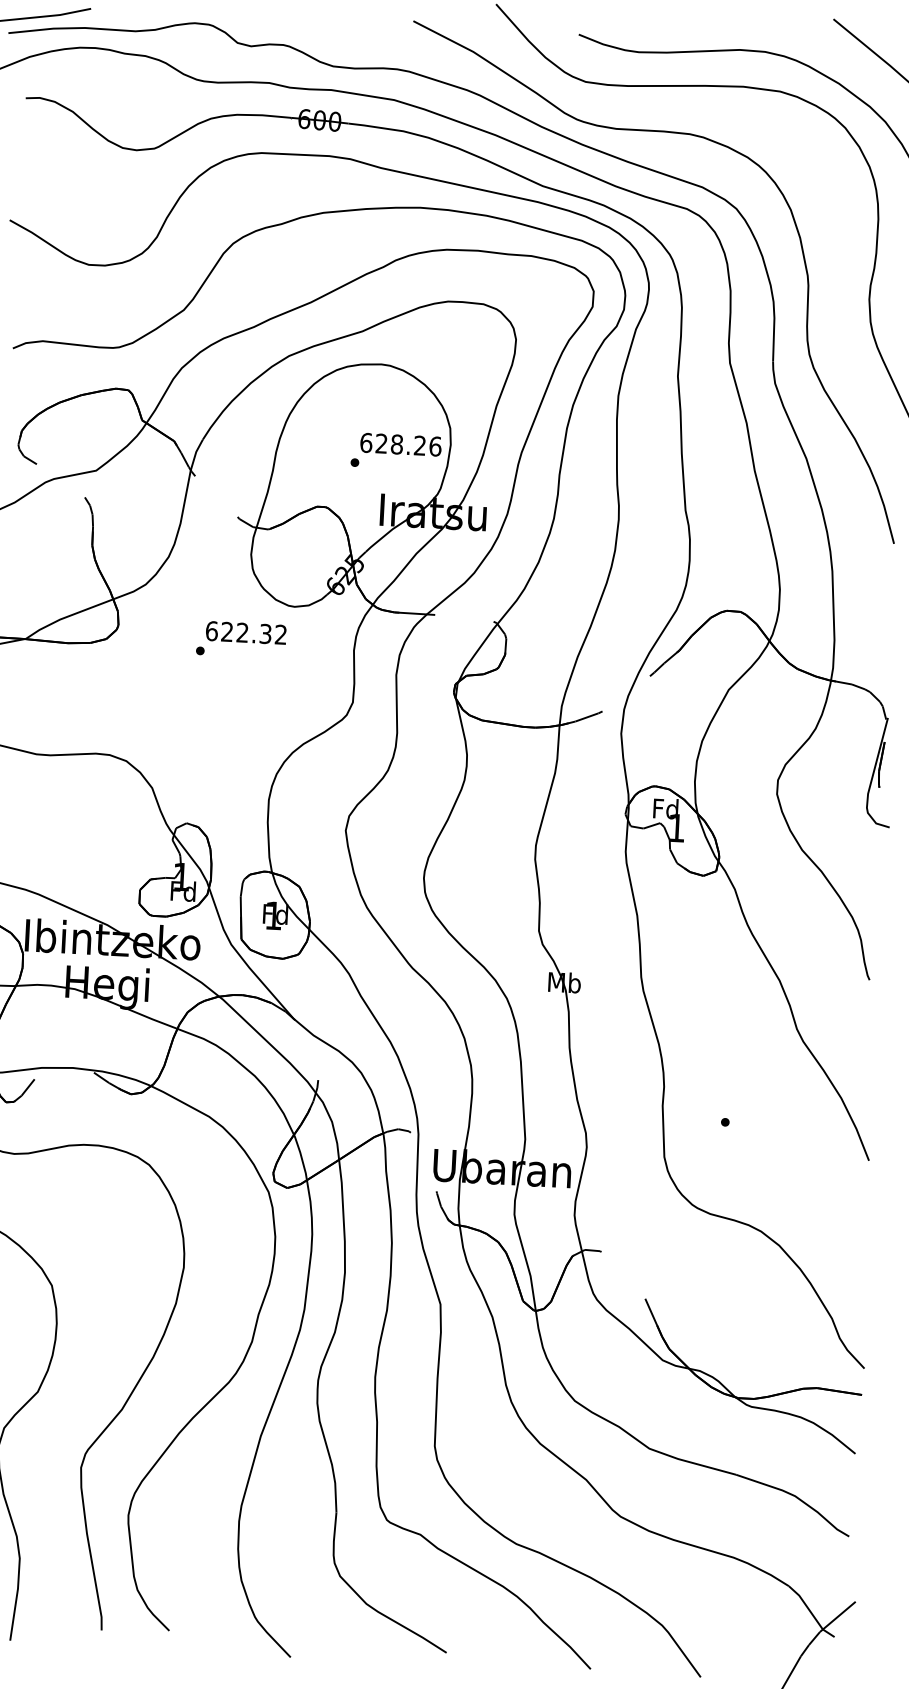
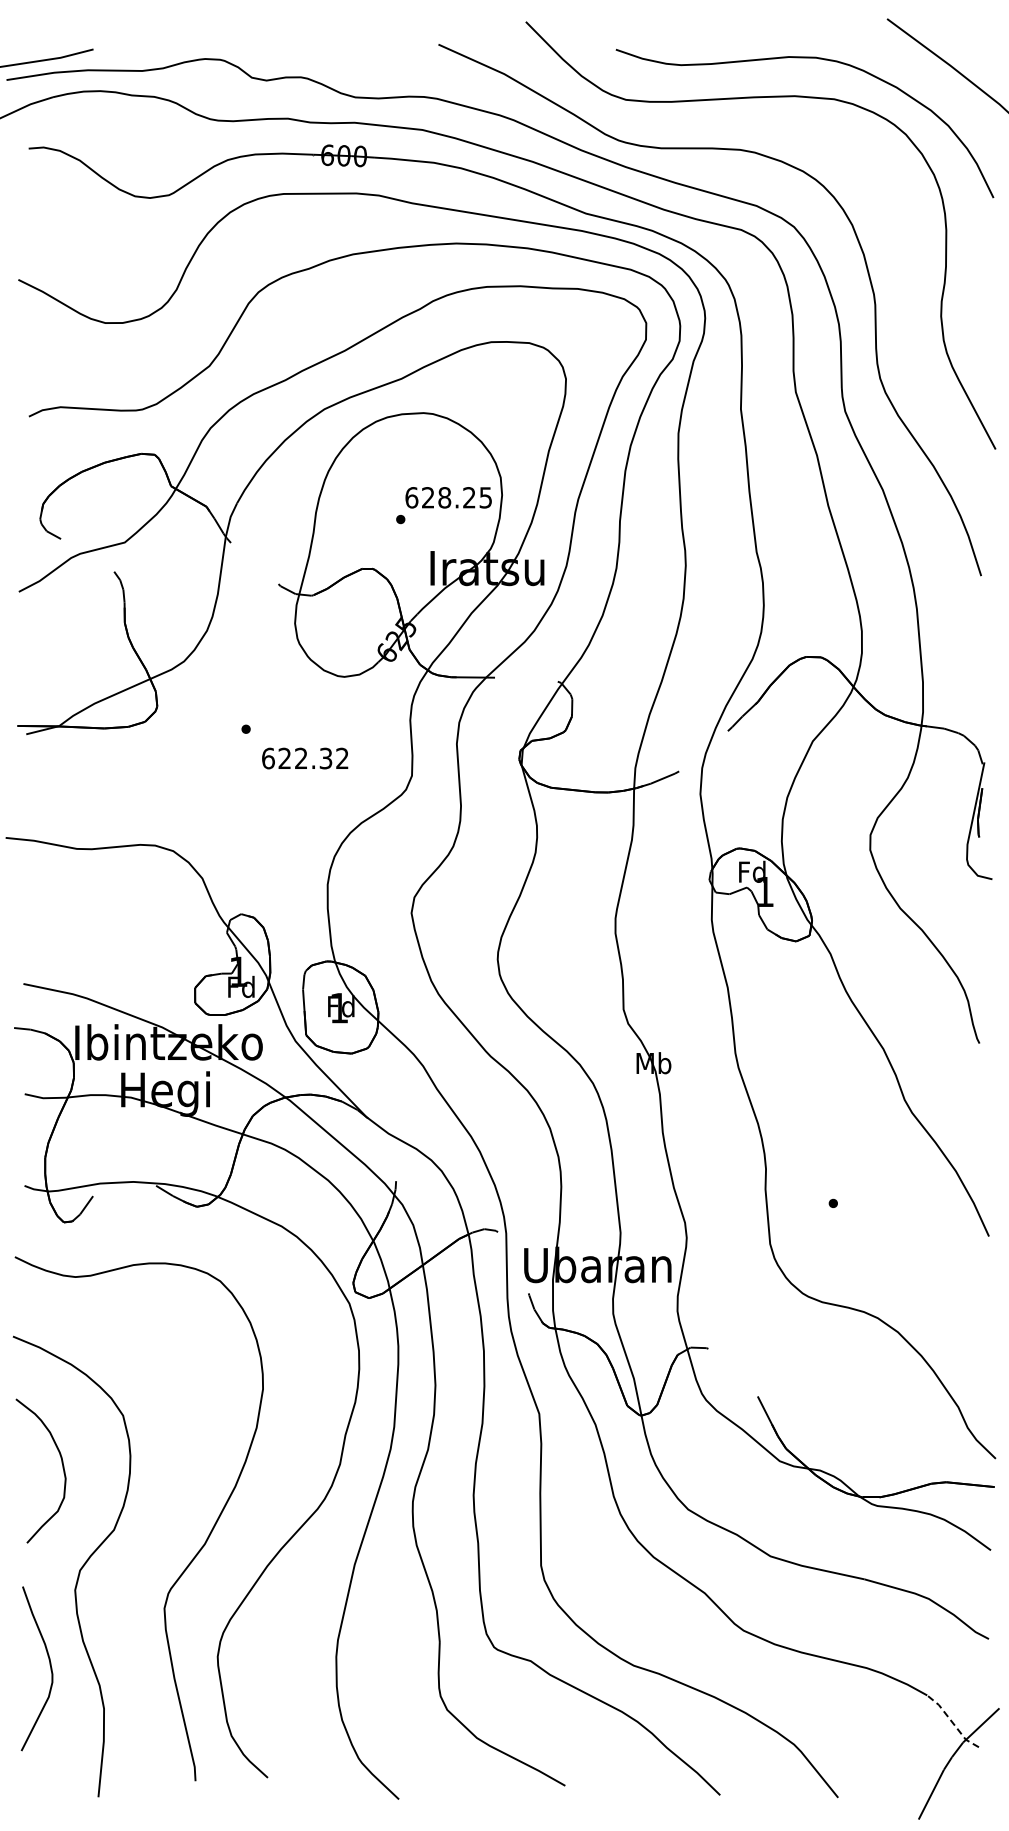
text: (435, 446) -> (485, 497), 628.26 -> 628.25
text: (246, 632) -> (305, 758), moved
line: (811, 1611) -> (952, 1721), solid -> dashed

